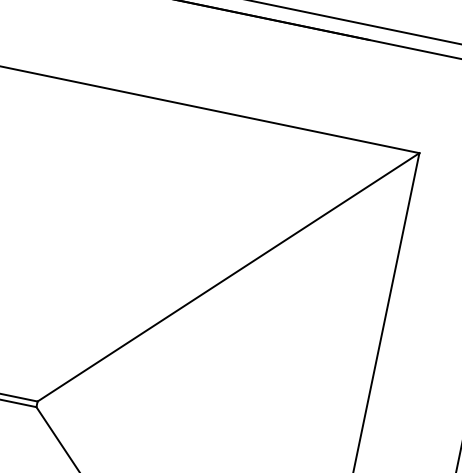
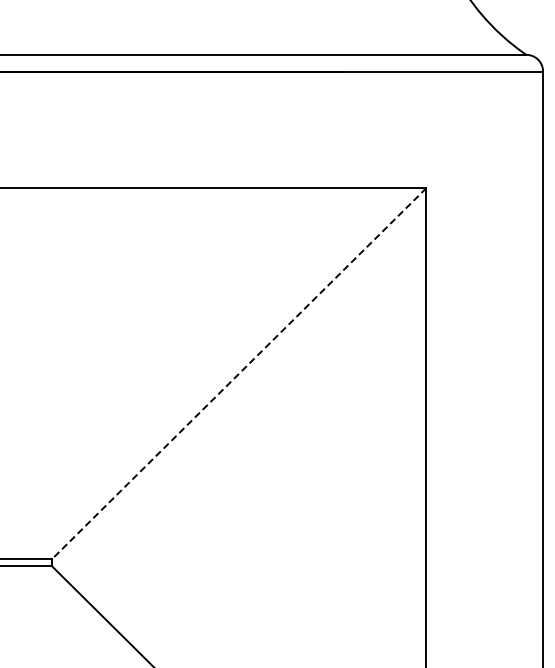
line: (228, 277) -> (239, 373), solid -> dashed

